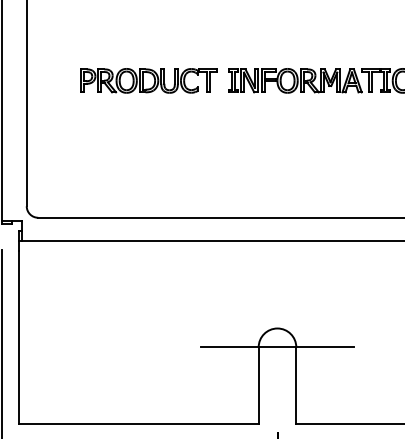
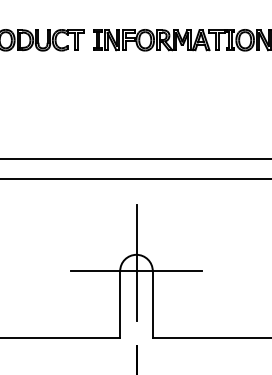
line: (277, 337) -> (136, 262), added

